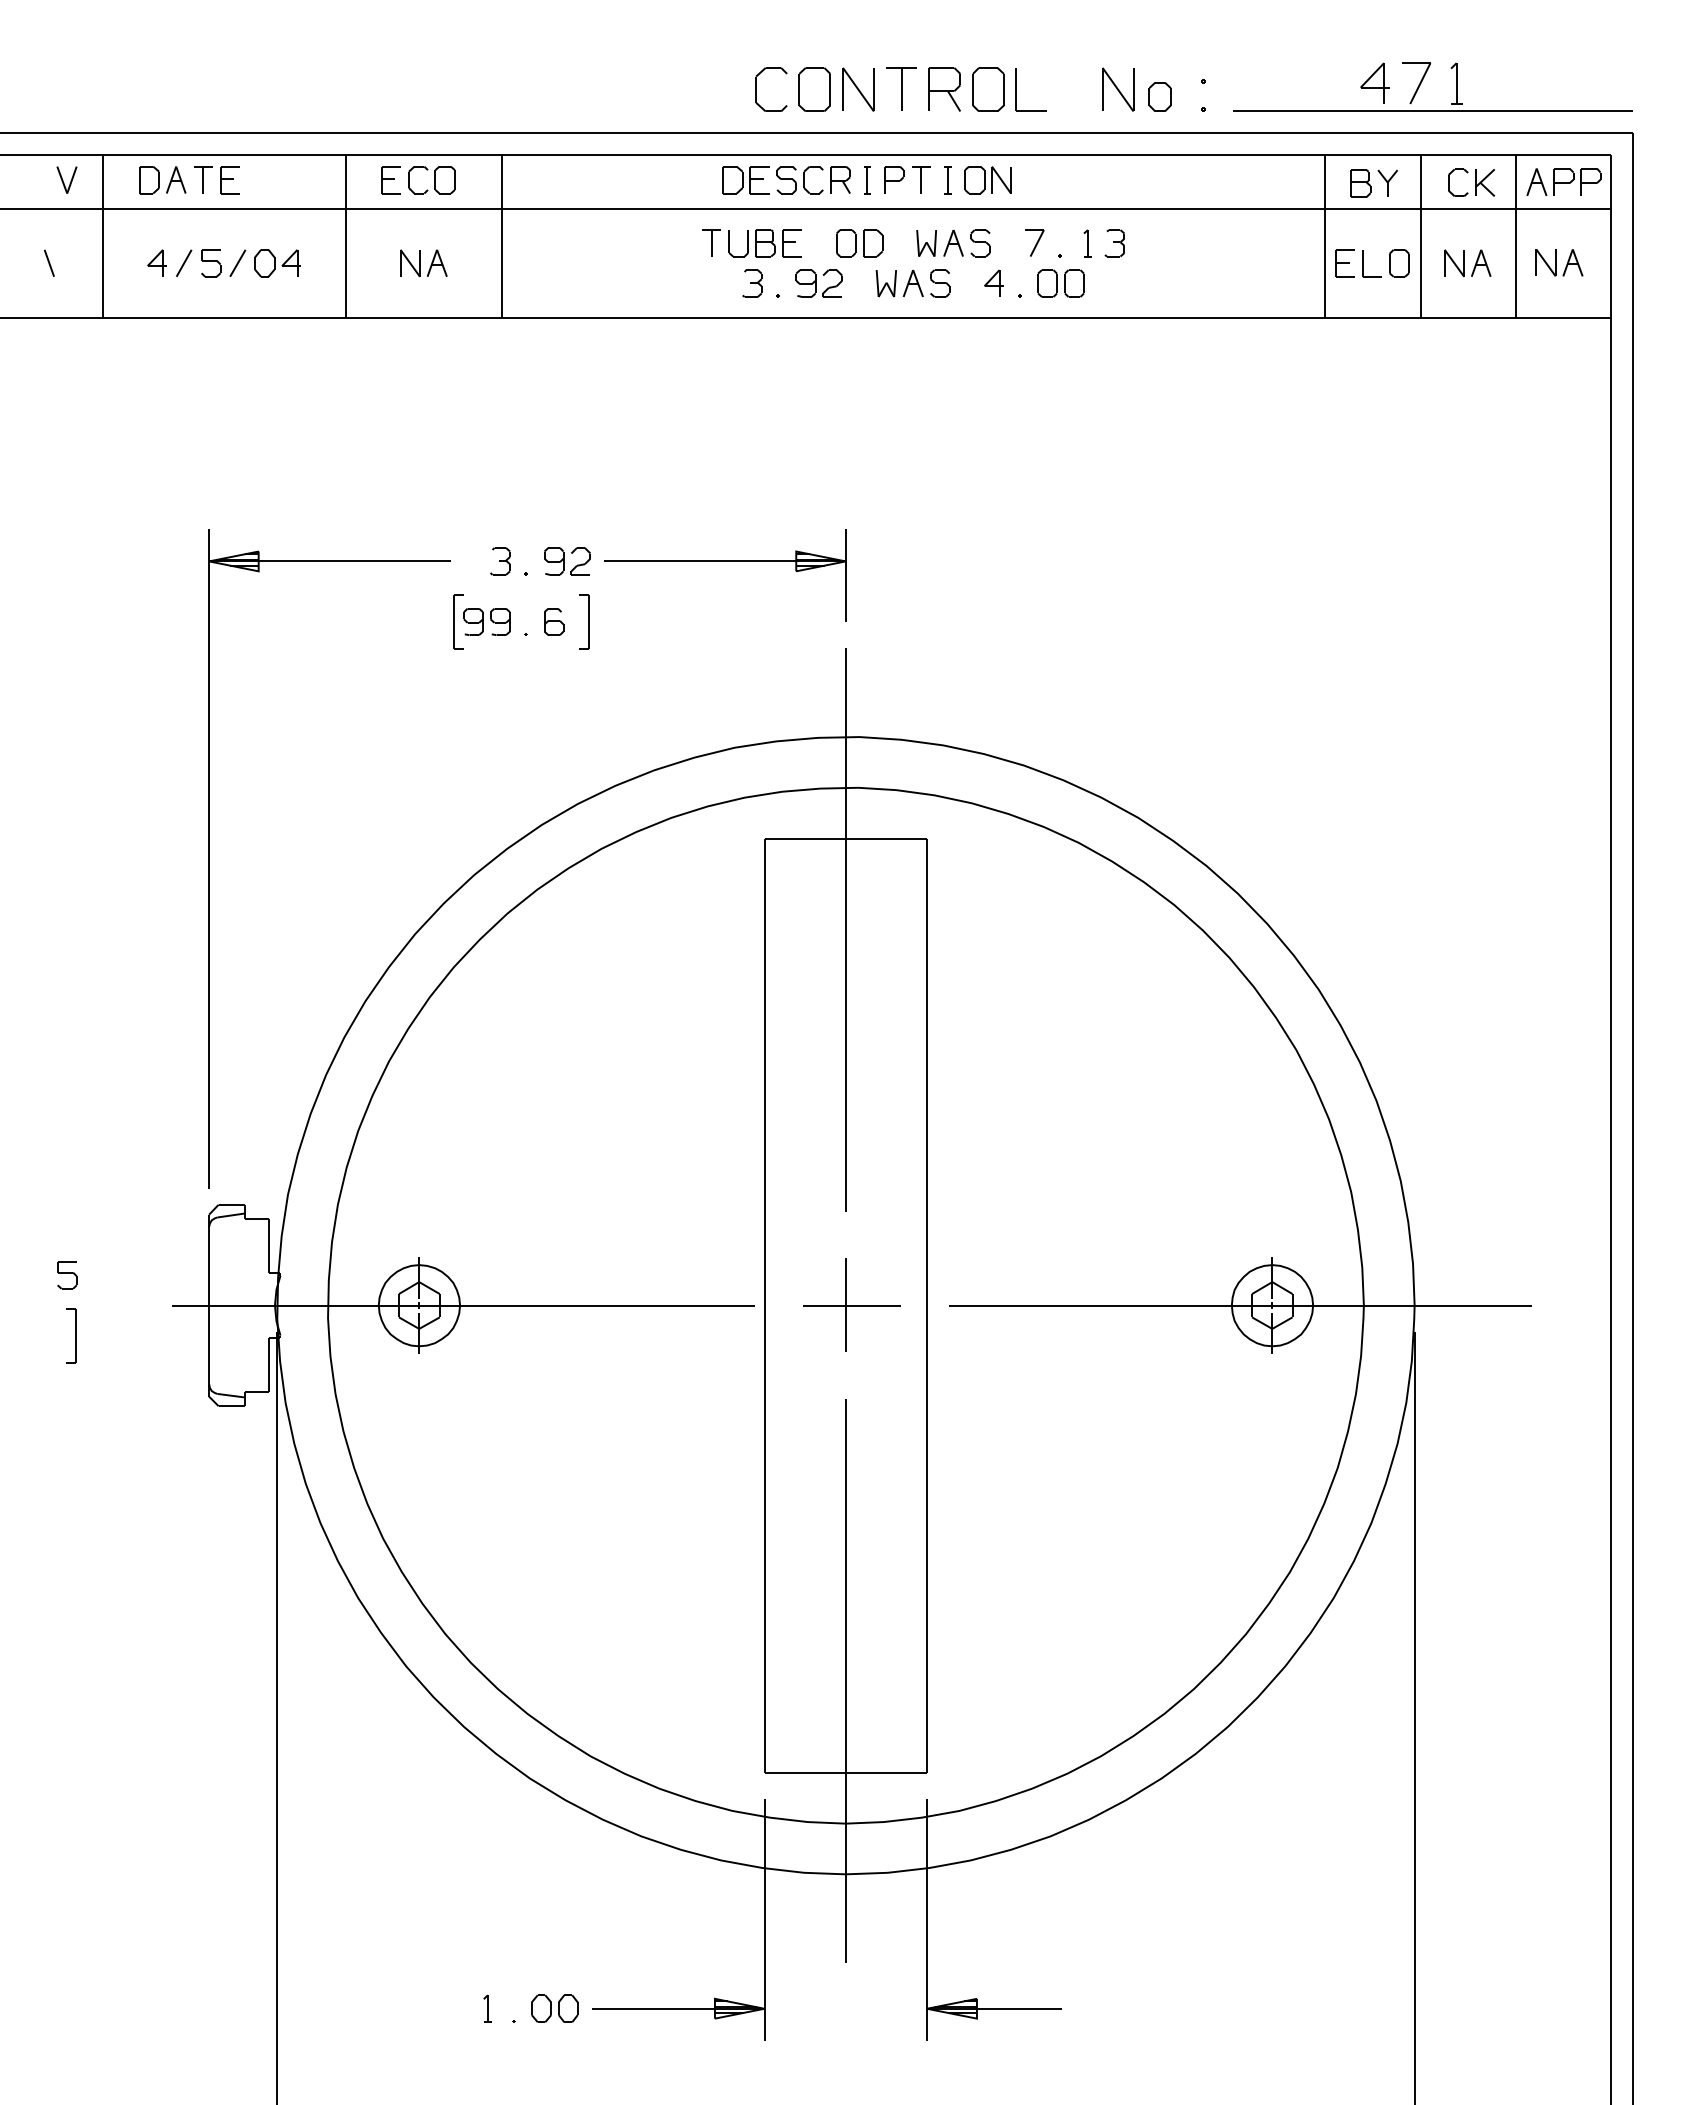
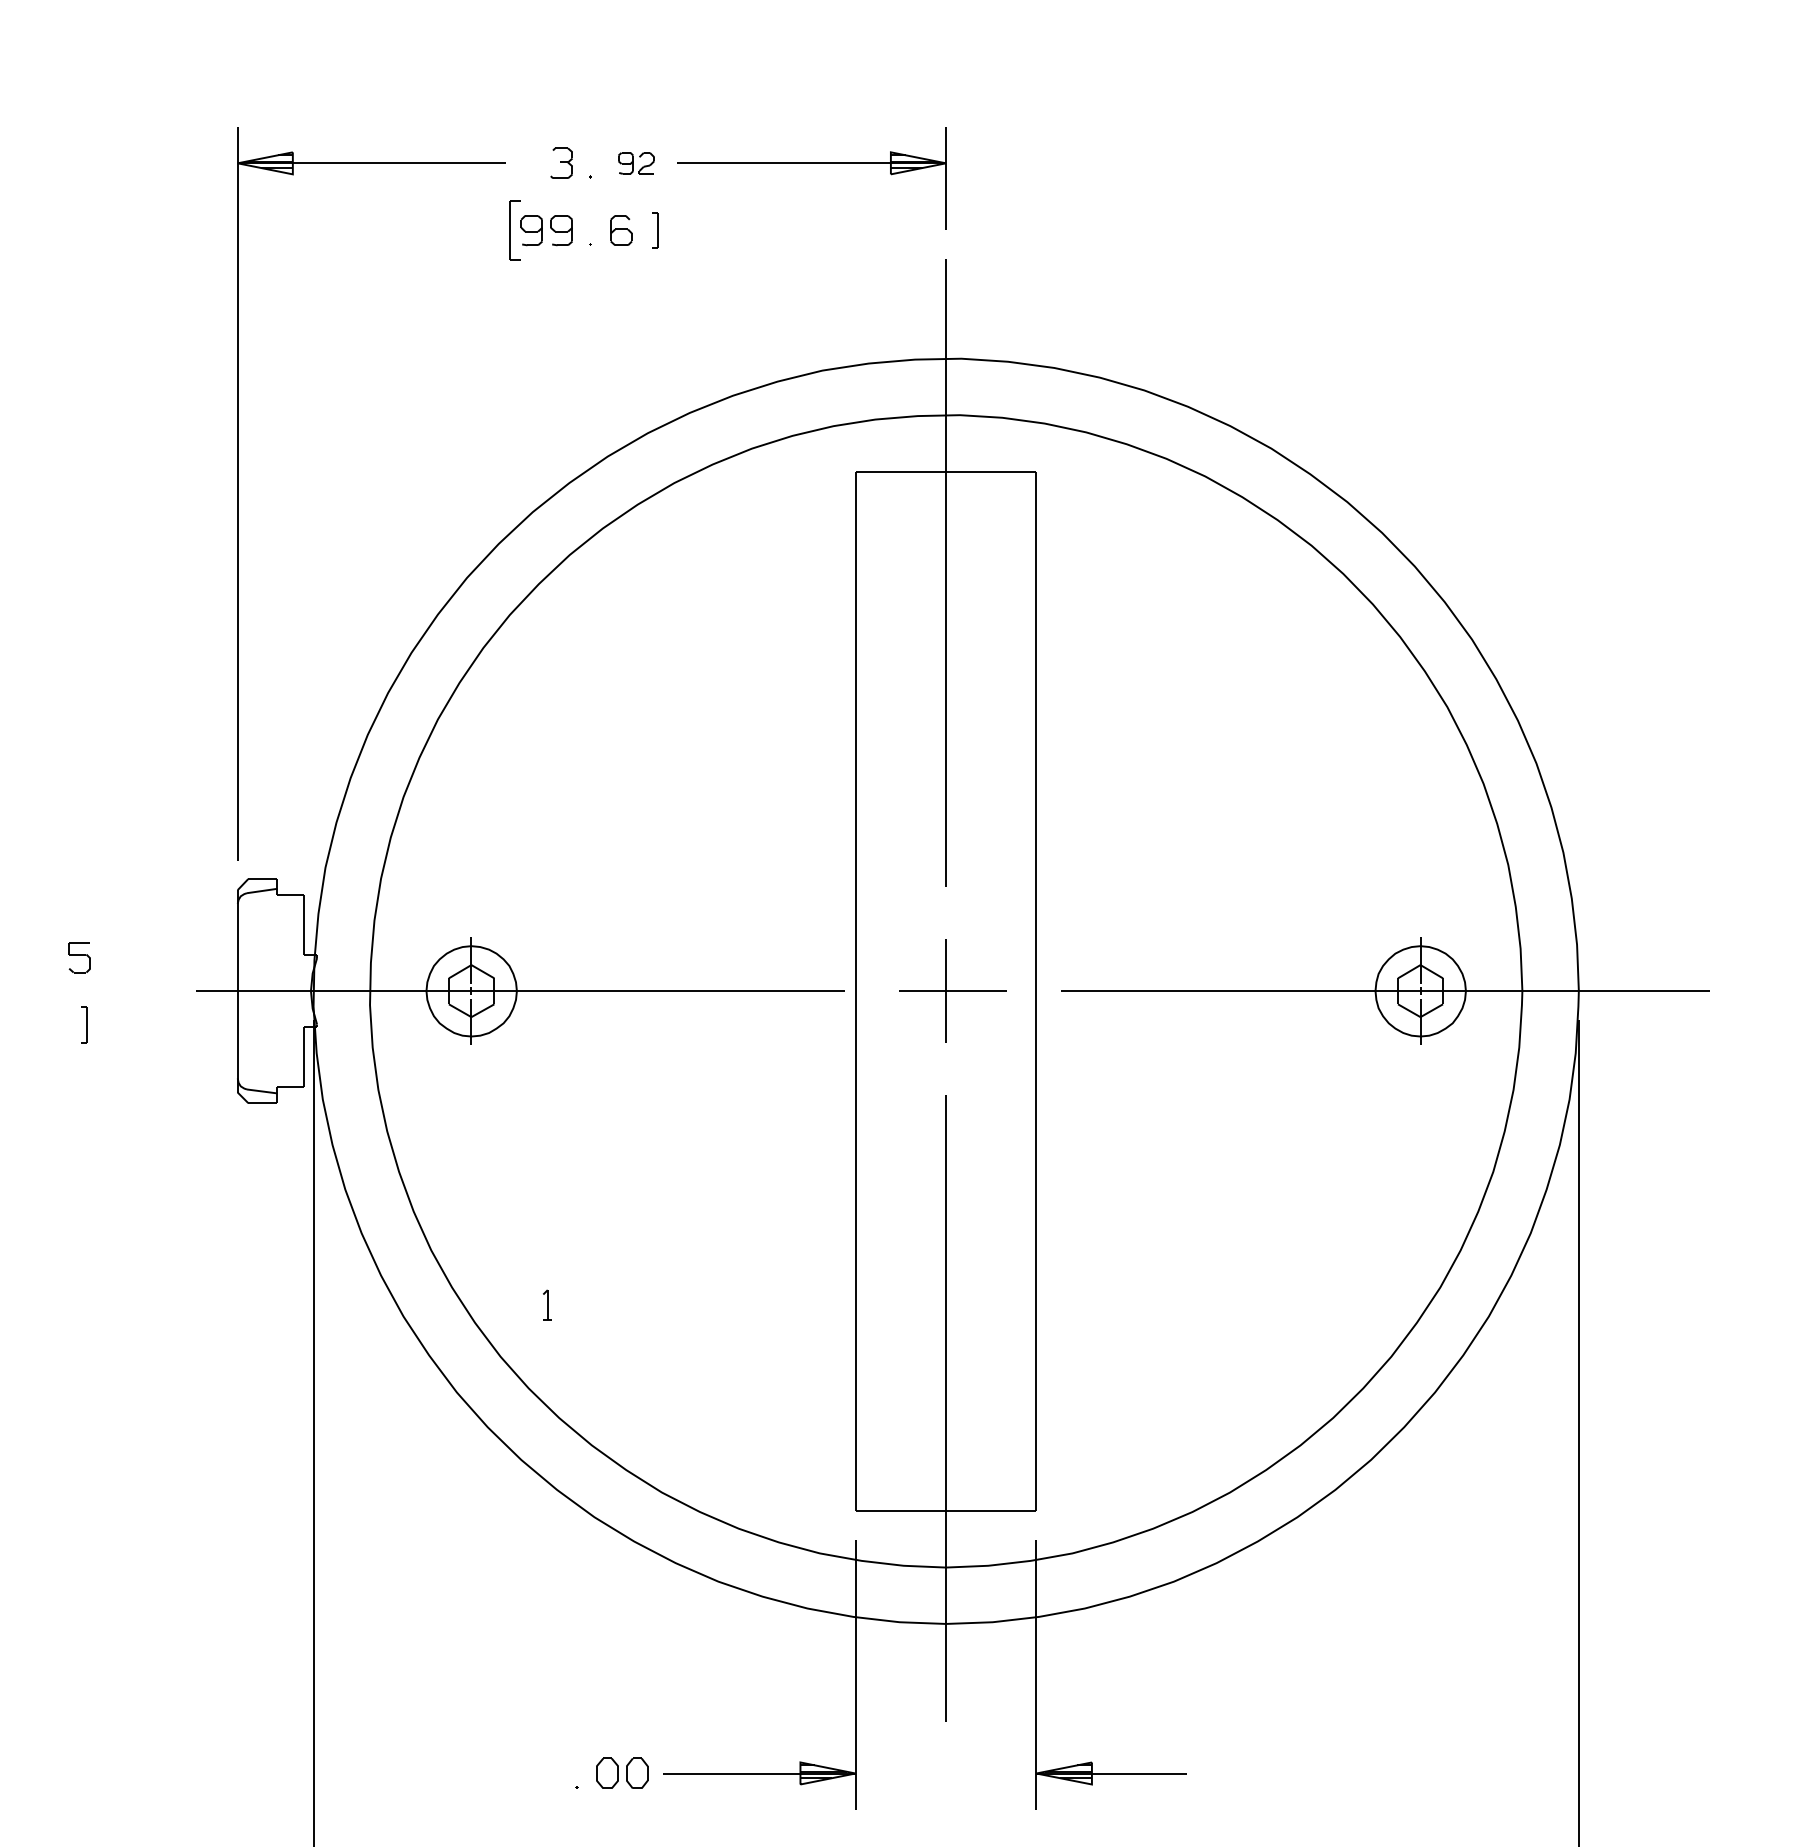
part: (567, 561) -> (636, 163), size x0.7
part: (584, 621) -> (655, 230), size x0.6
part: (71, 1335) -> (84, 1024), size x0.6
part: (487, 2008) -> (547, 1304), moved

